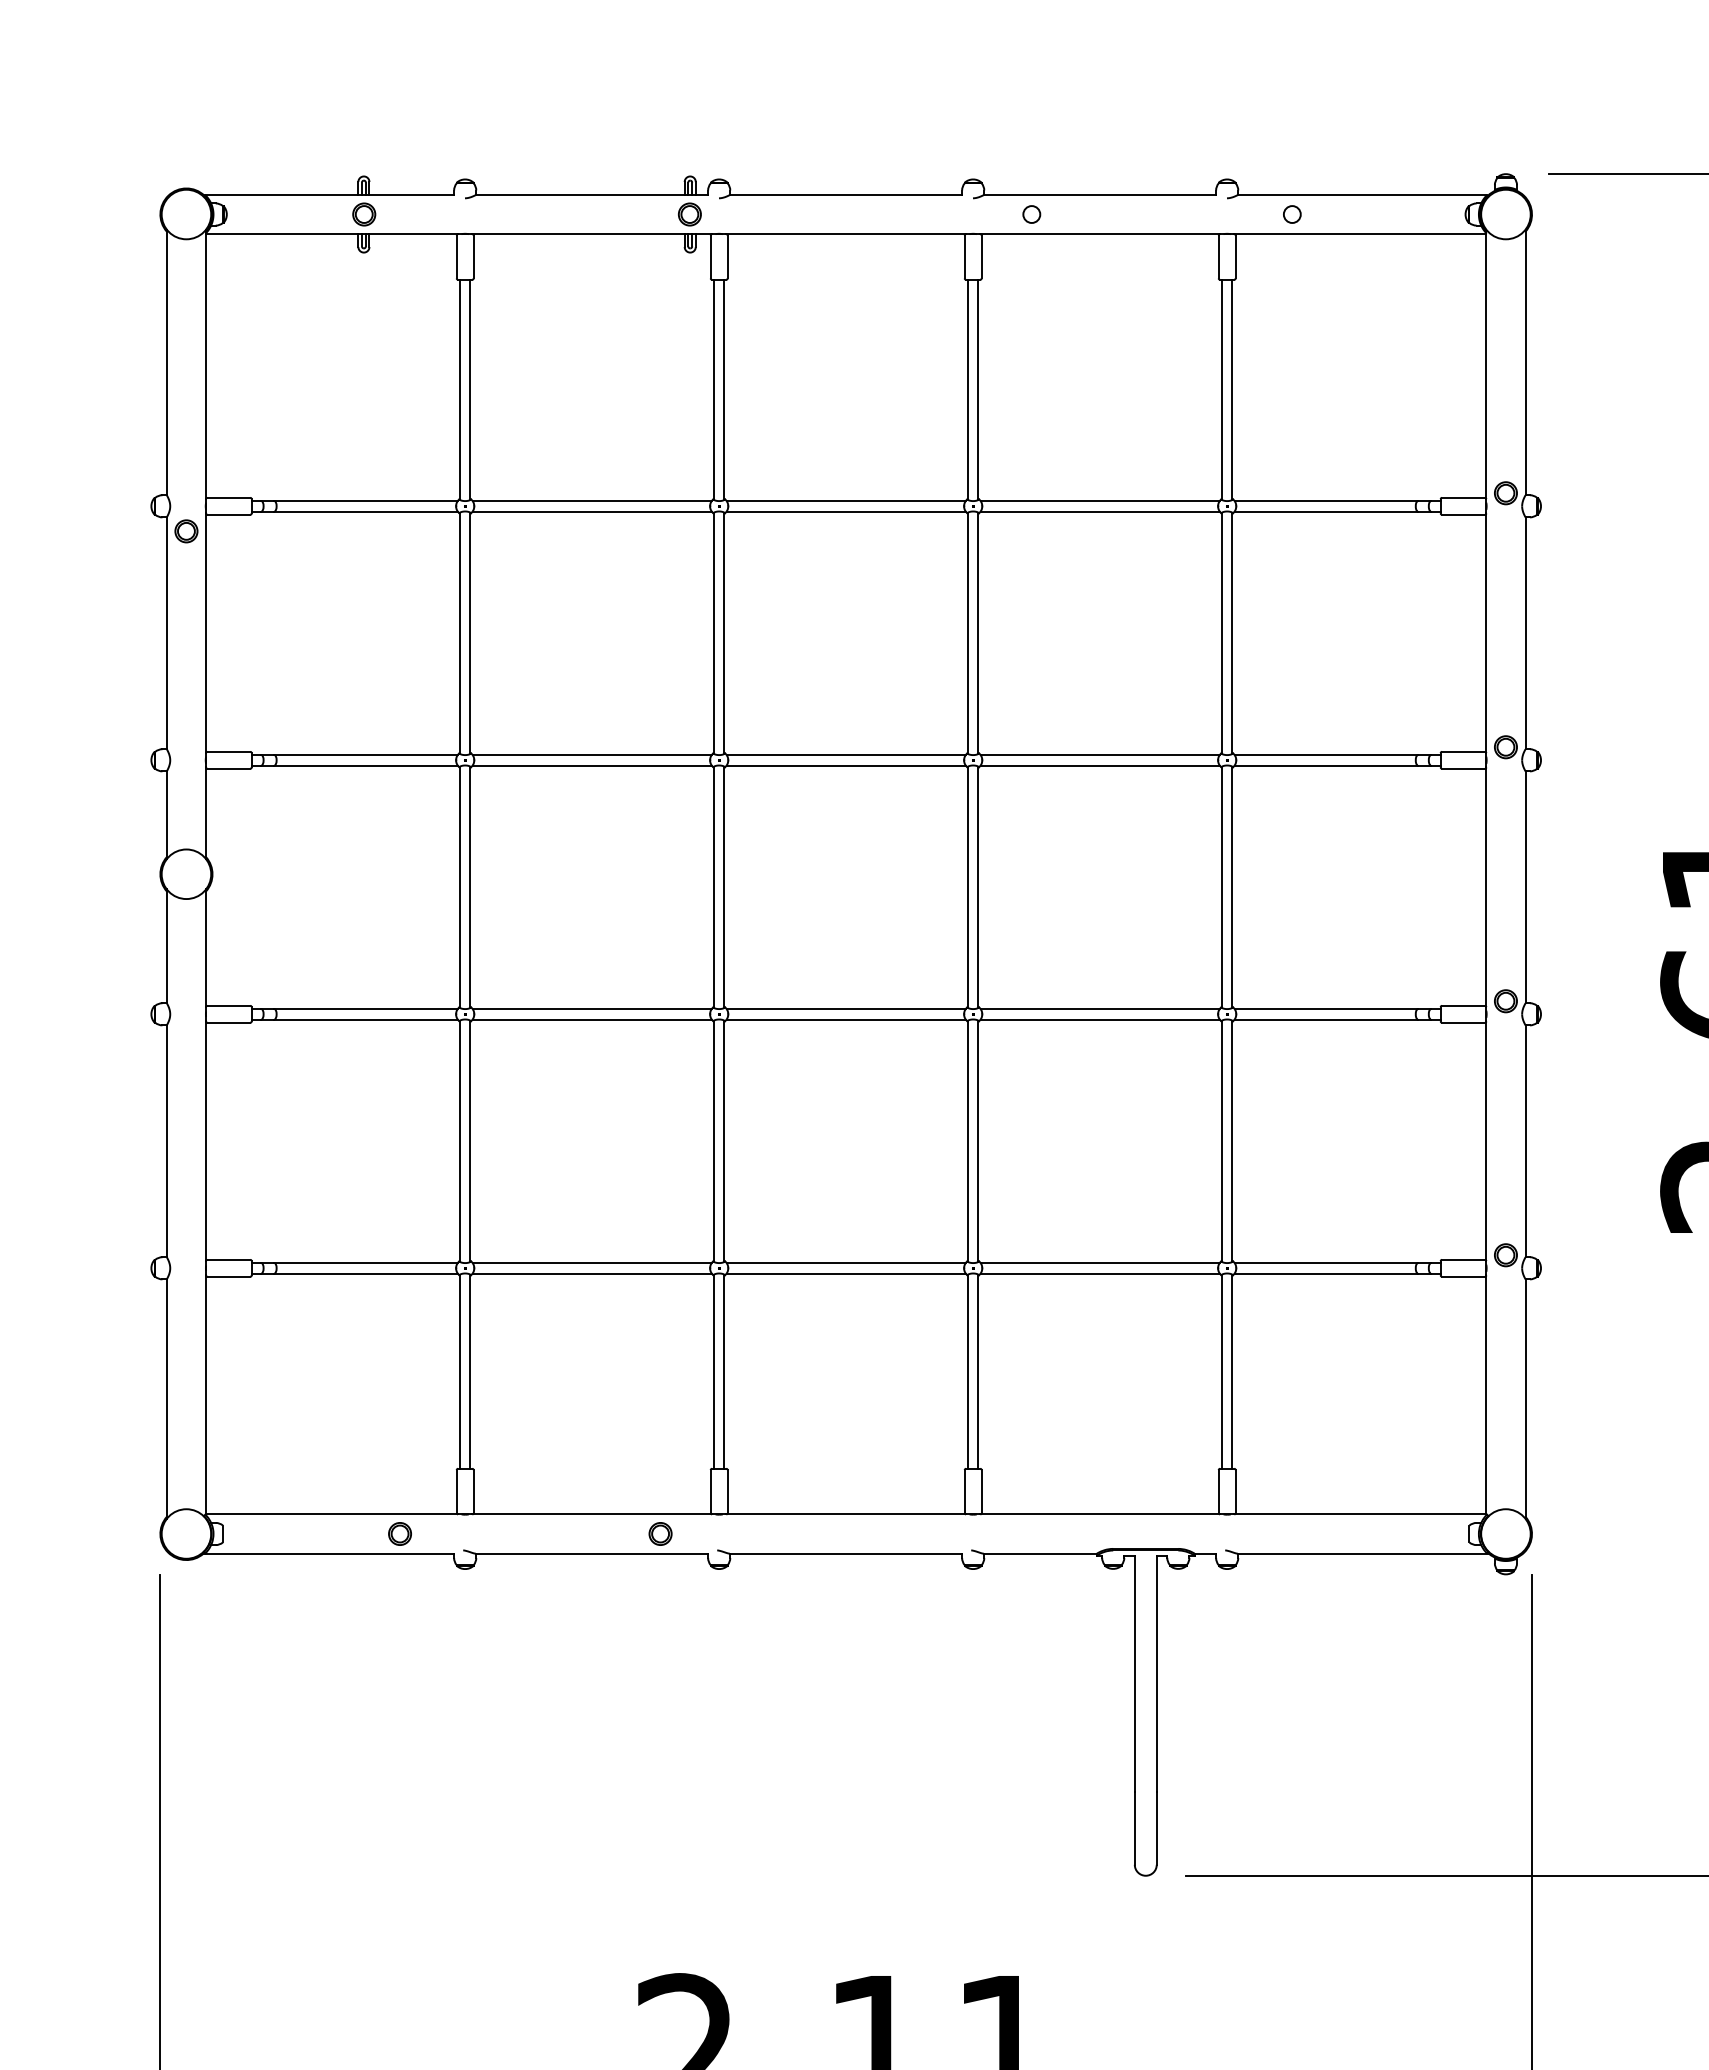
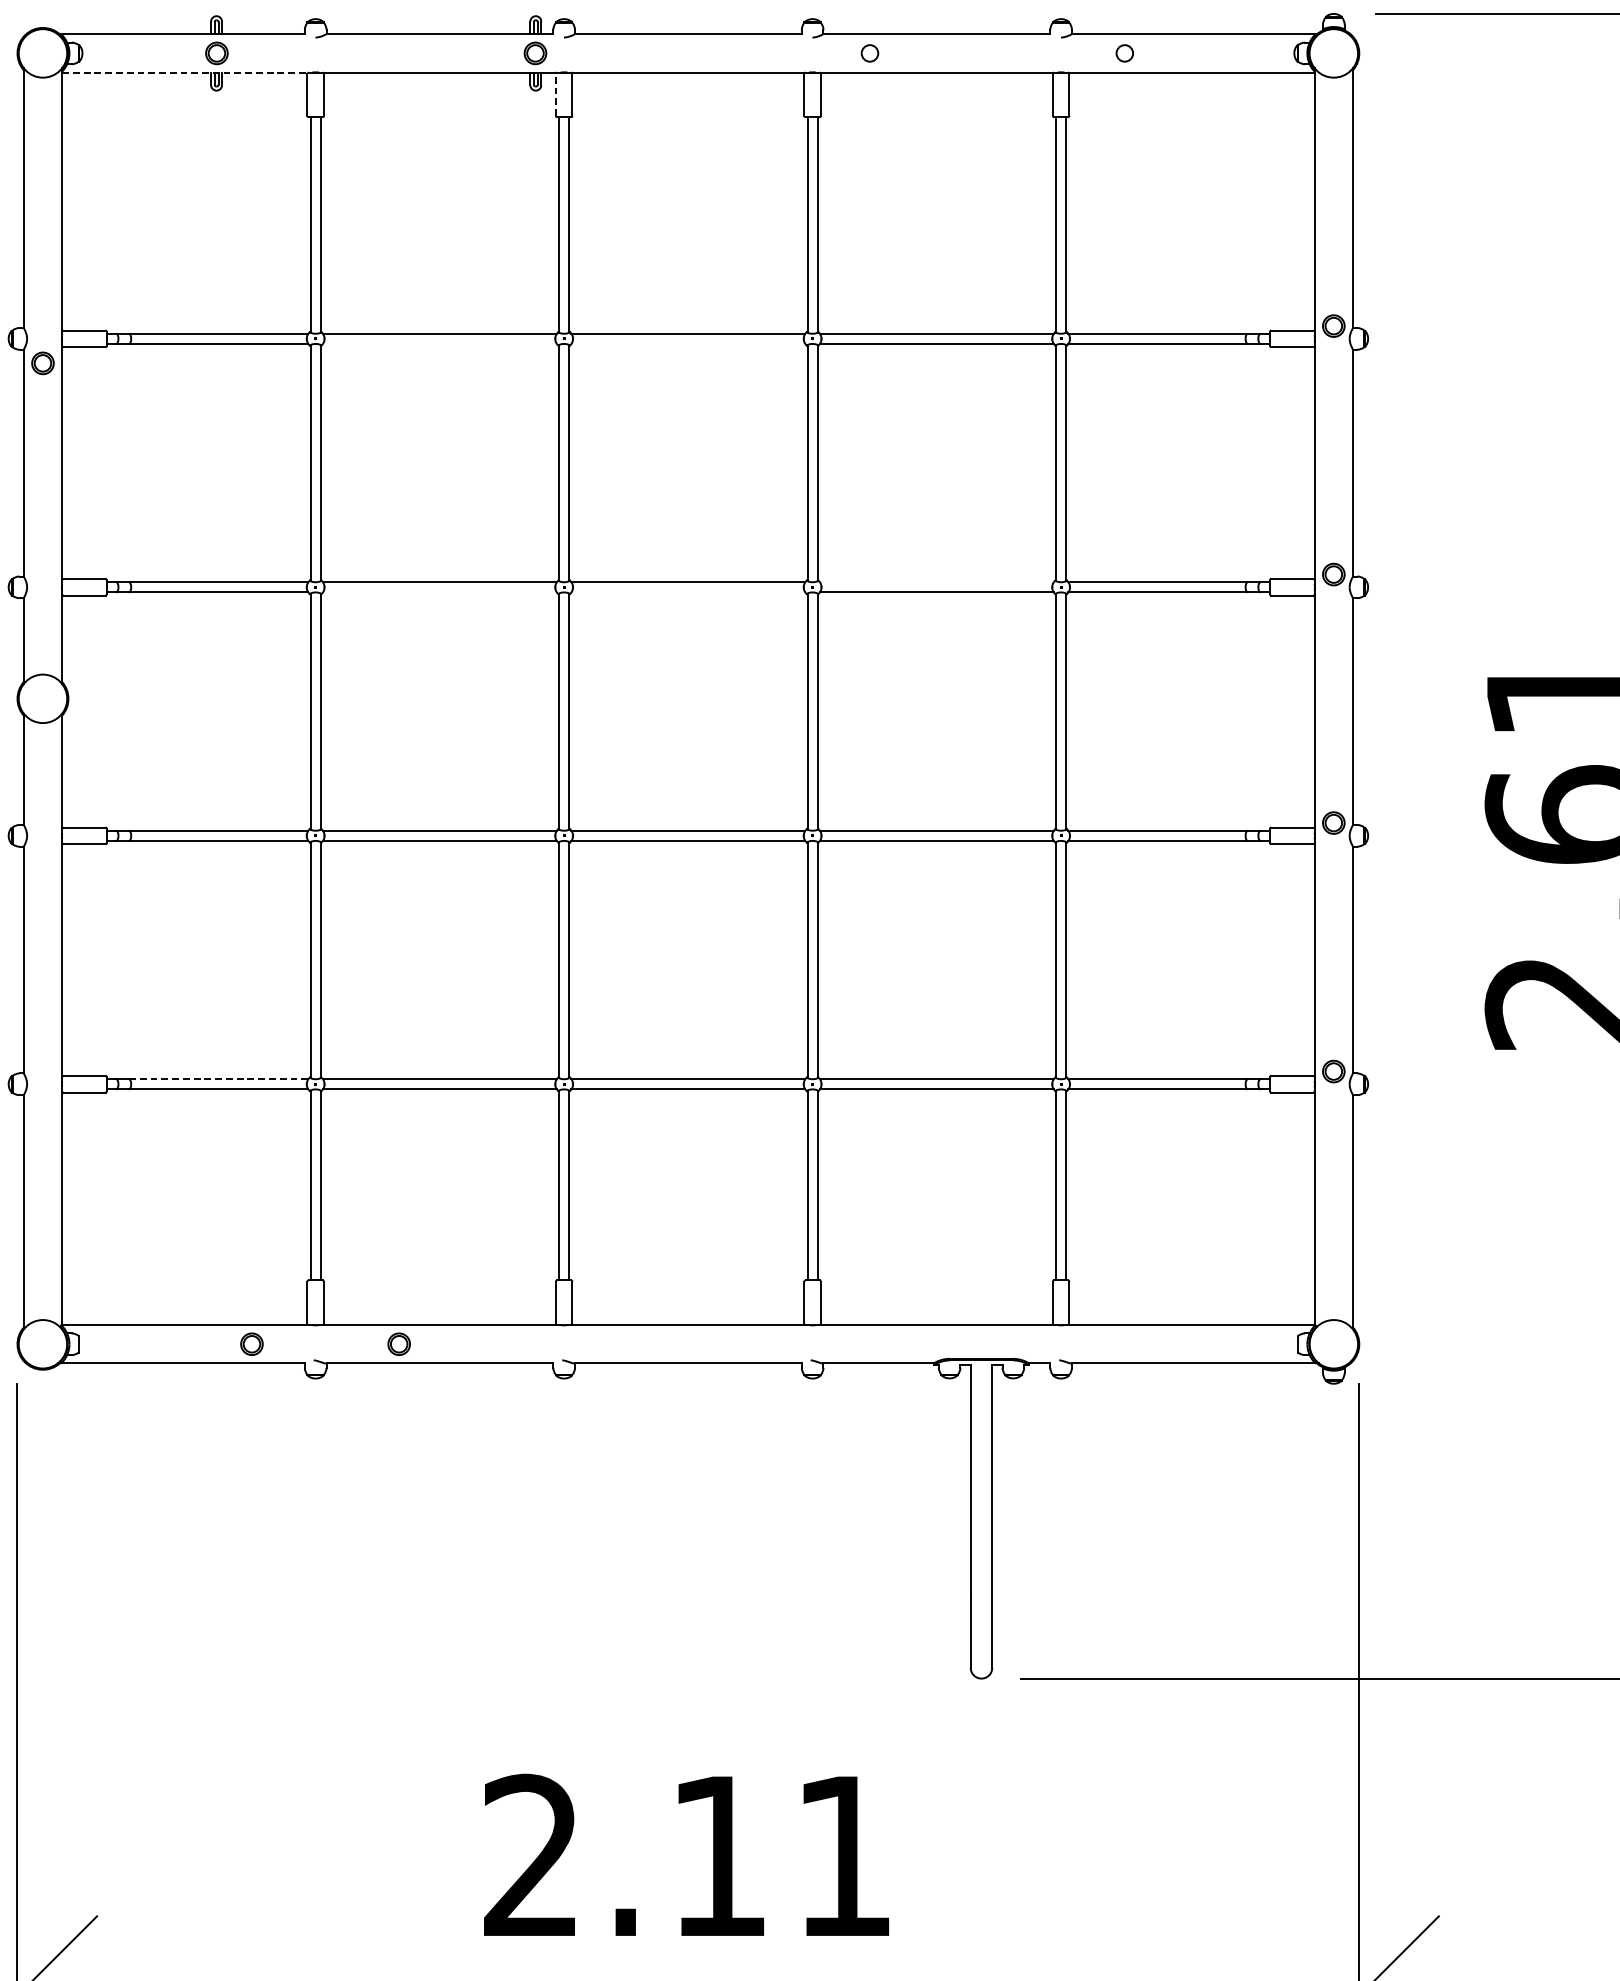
line: (332, 234) -> (185, 72), solid -> dashed
line: (710, 256) -> (555, 94), solid -> dashed
line: (591, 511) -> (439, 343), removed
line: (845, 511) -> (687, 343), removed
line: (1099, 755) -> (936, 582), removed
line: (591, 765) -> (439, 592), removed
line: (845, 765) -> (687, 592), removed
line: (366, 1263) -> (219, 1079), solid -> dashed
part: (660, 1533) -> (399, 1343), moved

